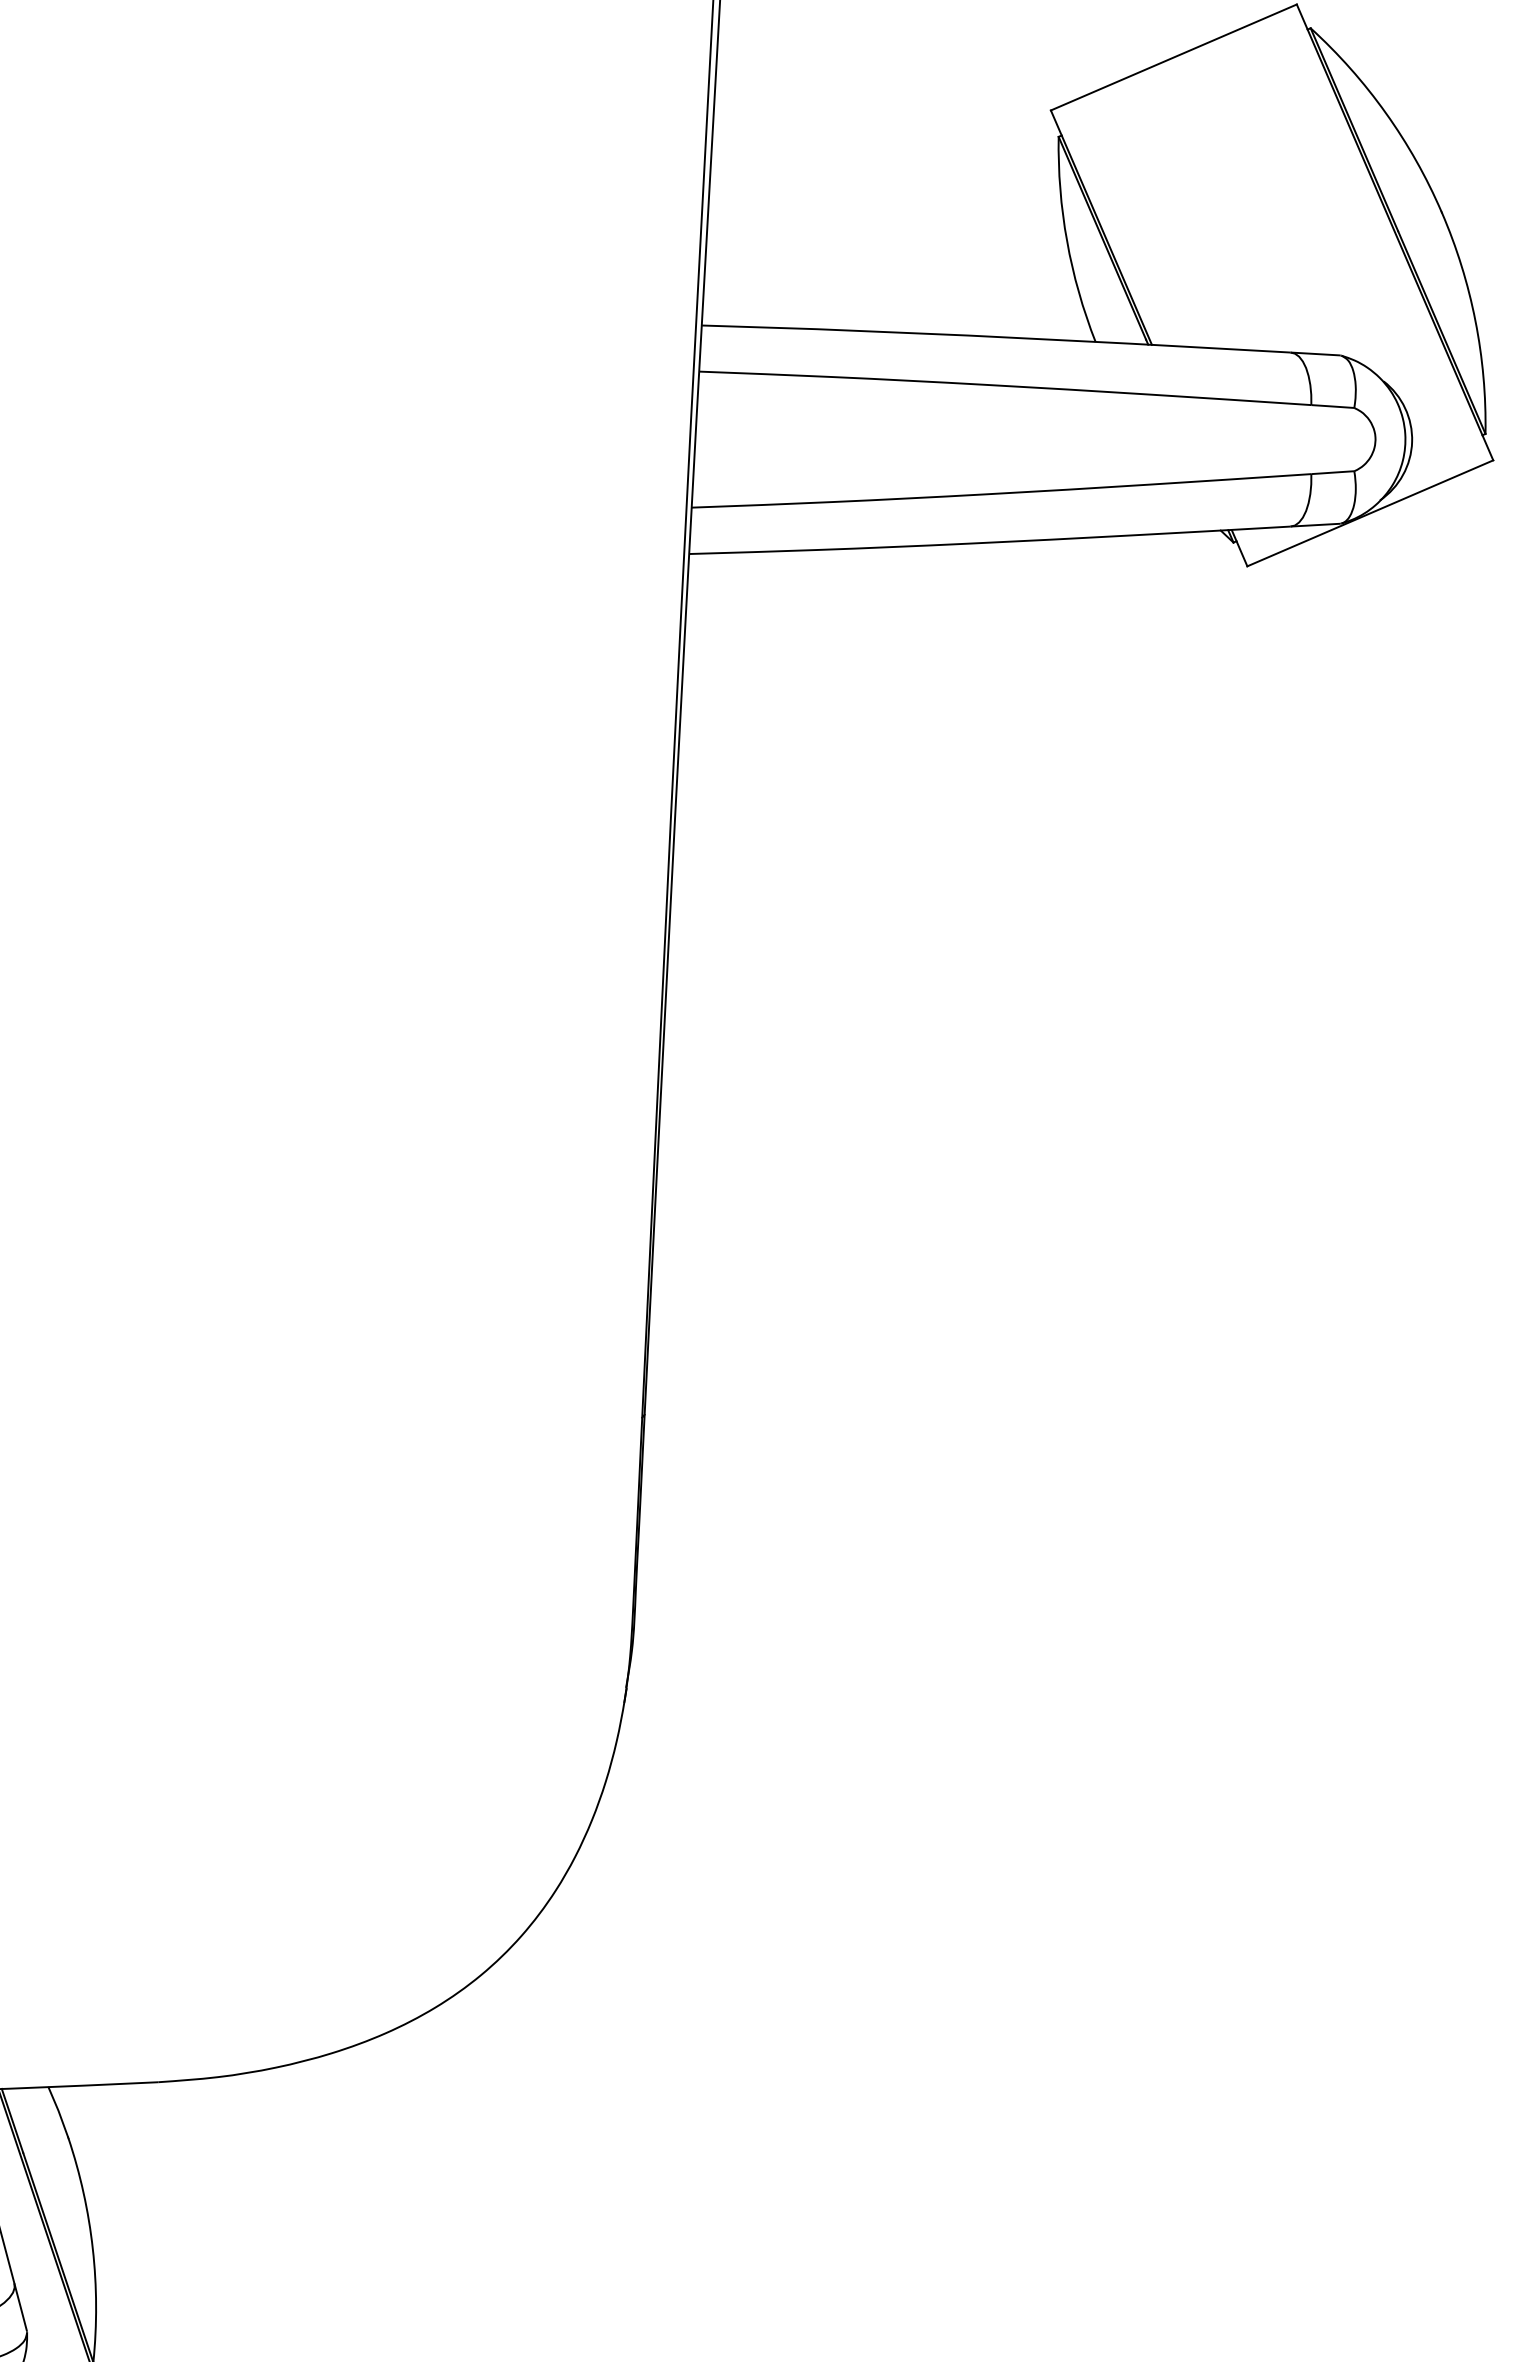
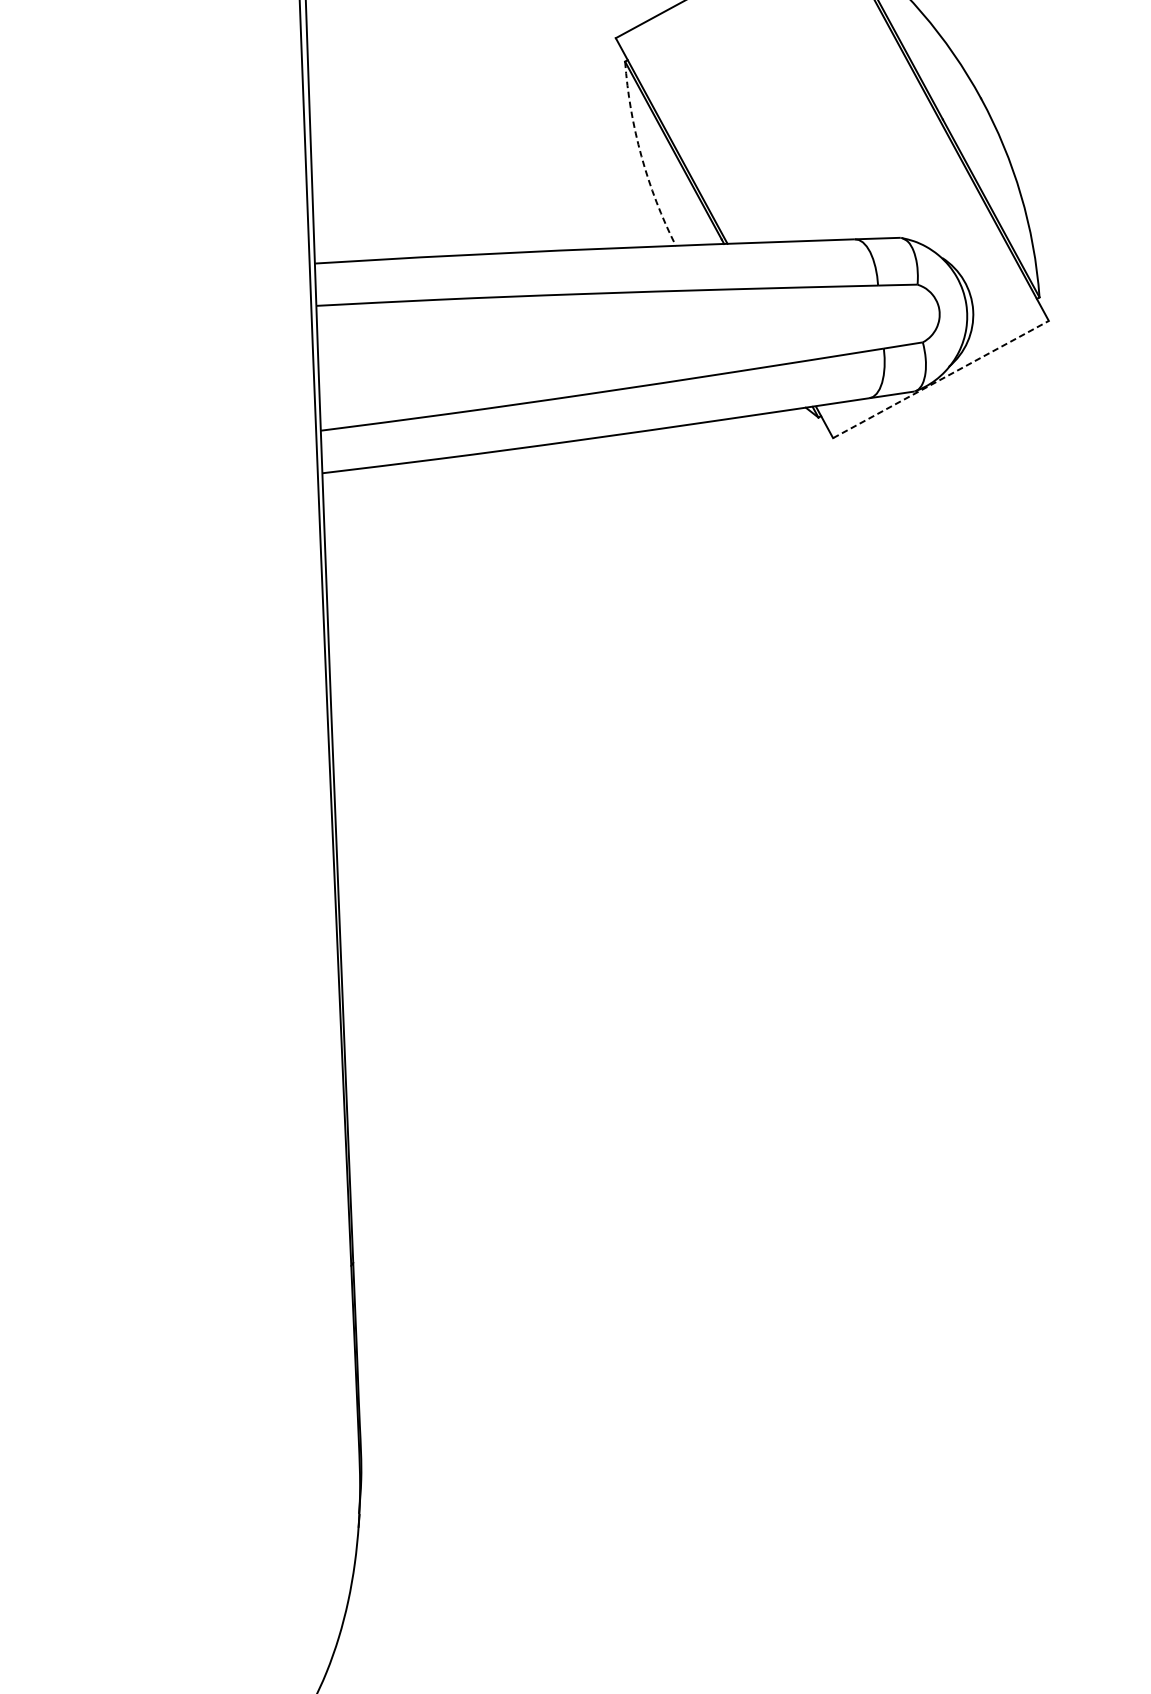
arc: (1067, 241) -> (641, 156), solid -> dashed
line: (1370, 513) -> (941, 379), solid -> dashed

